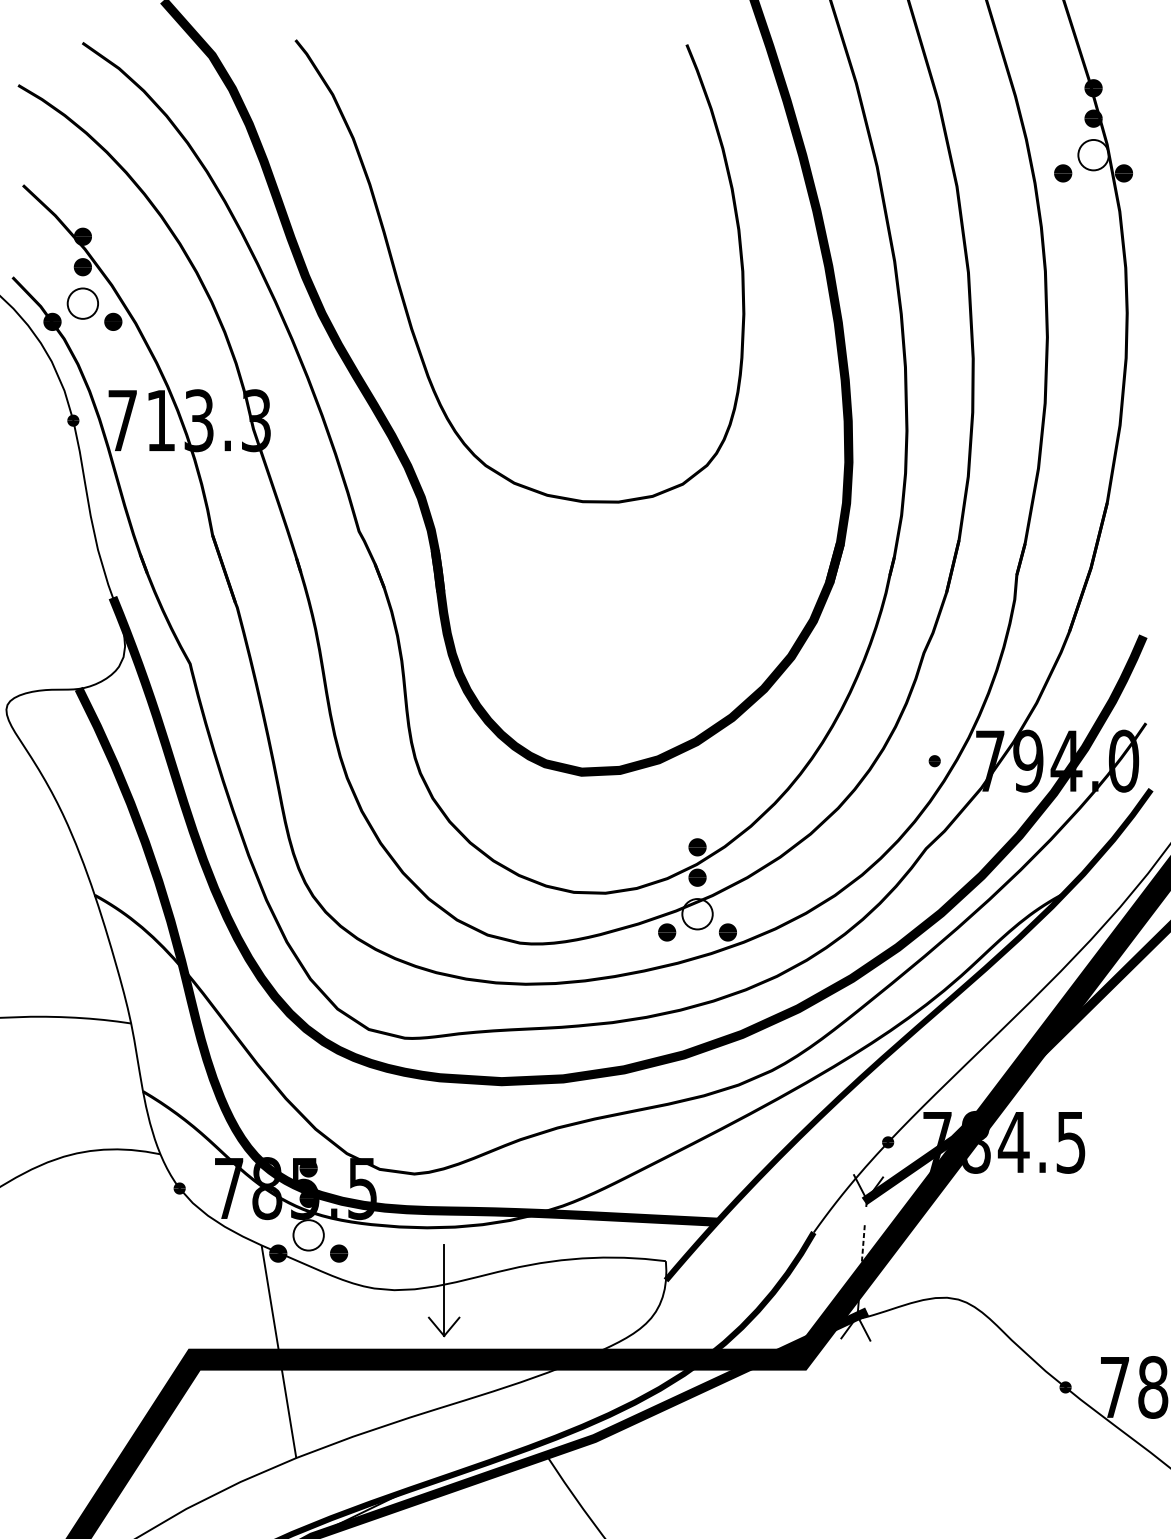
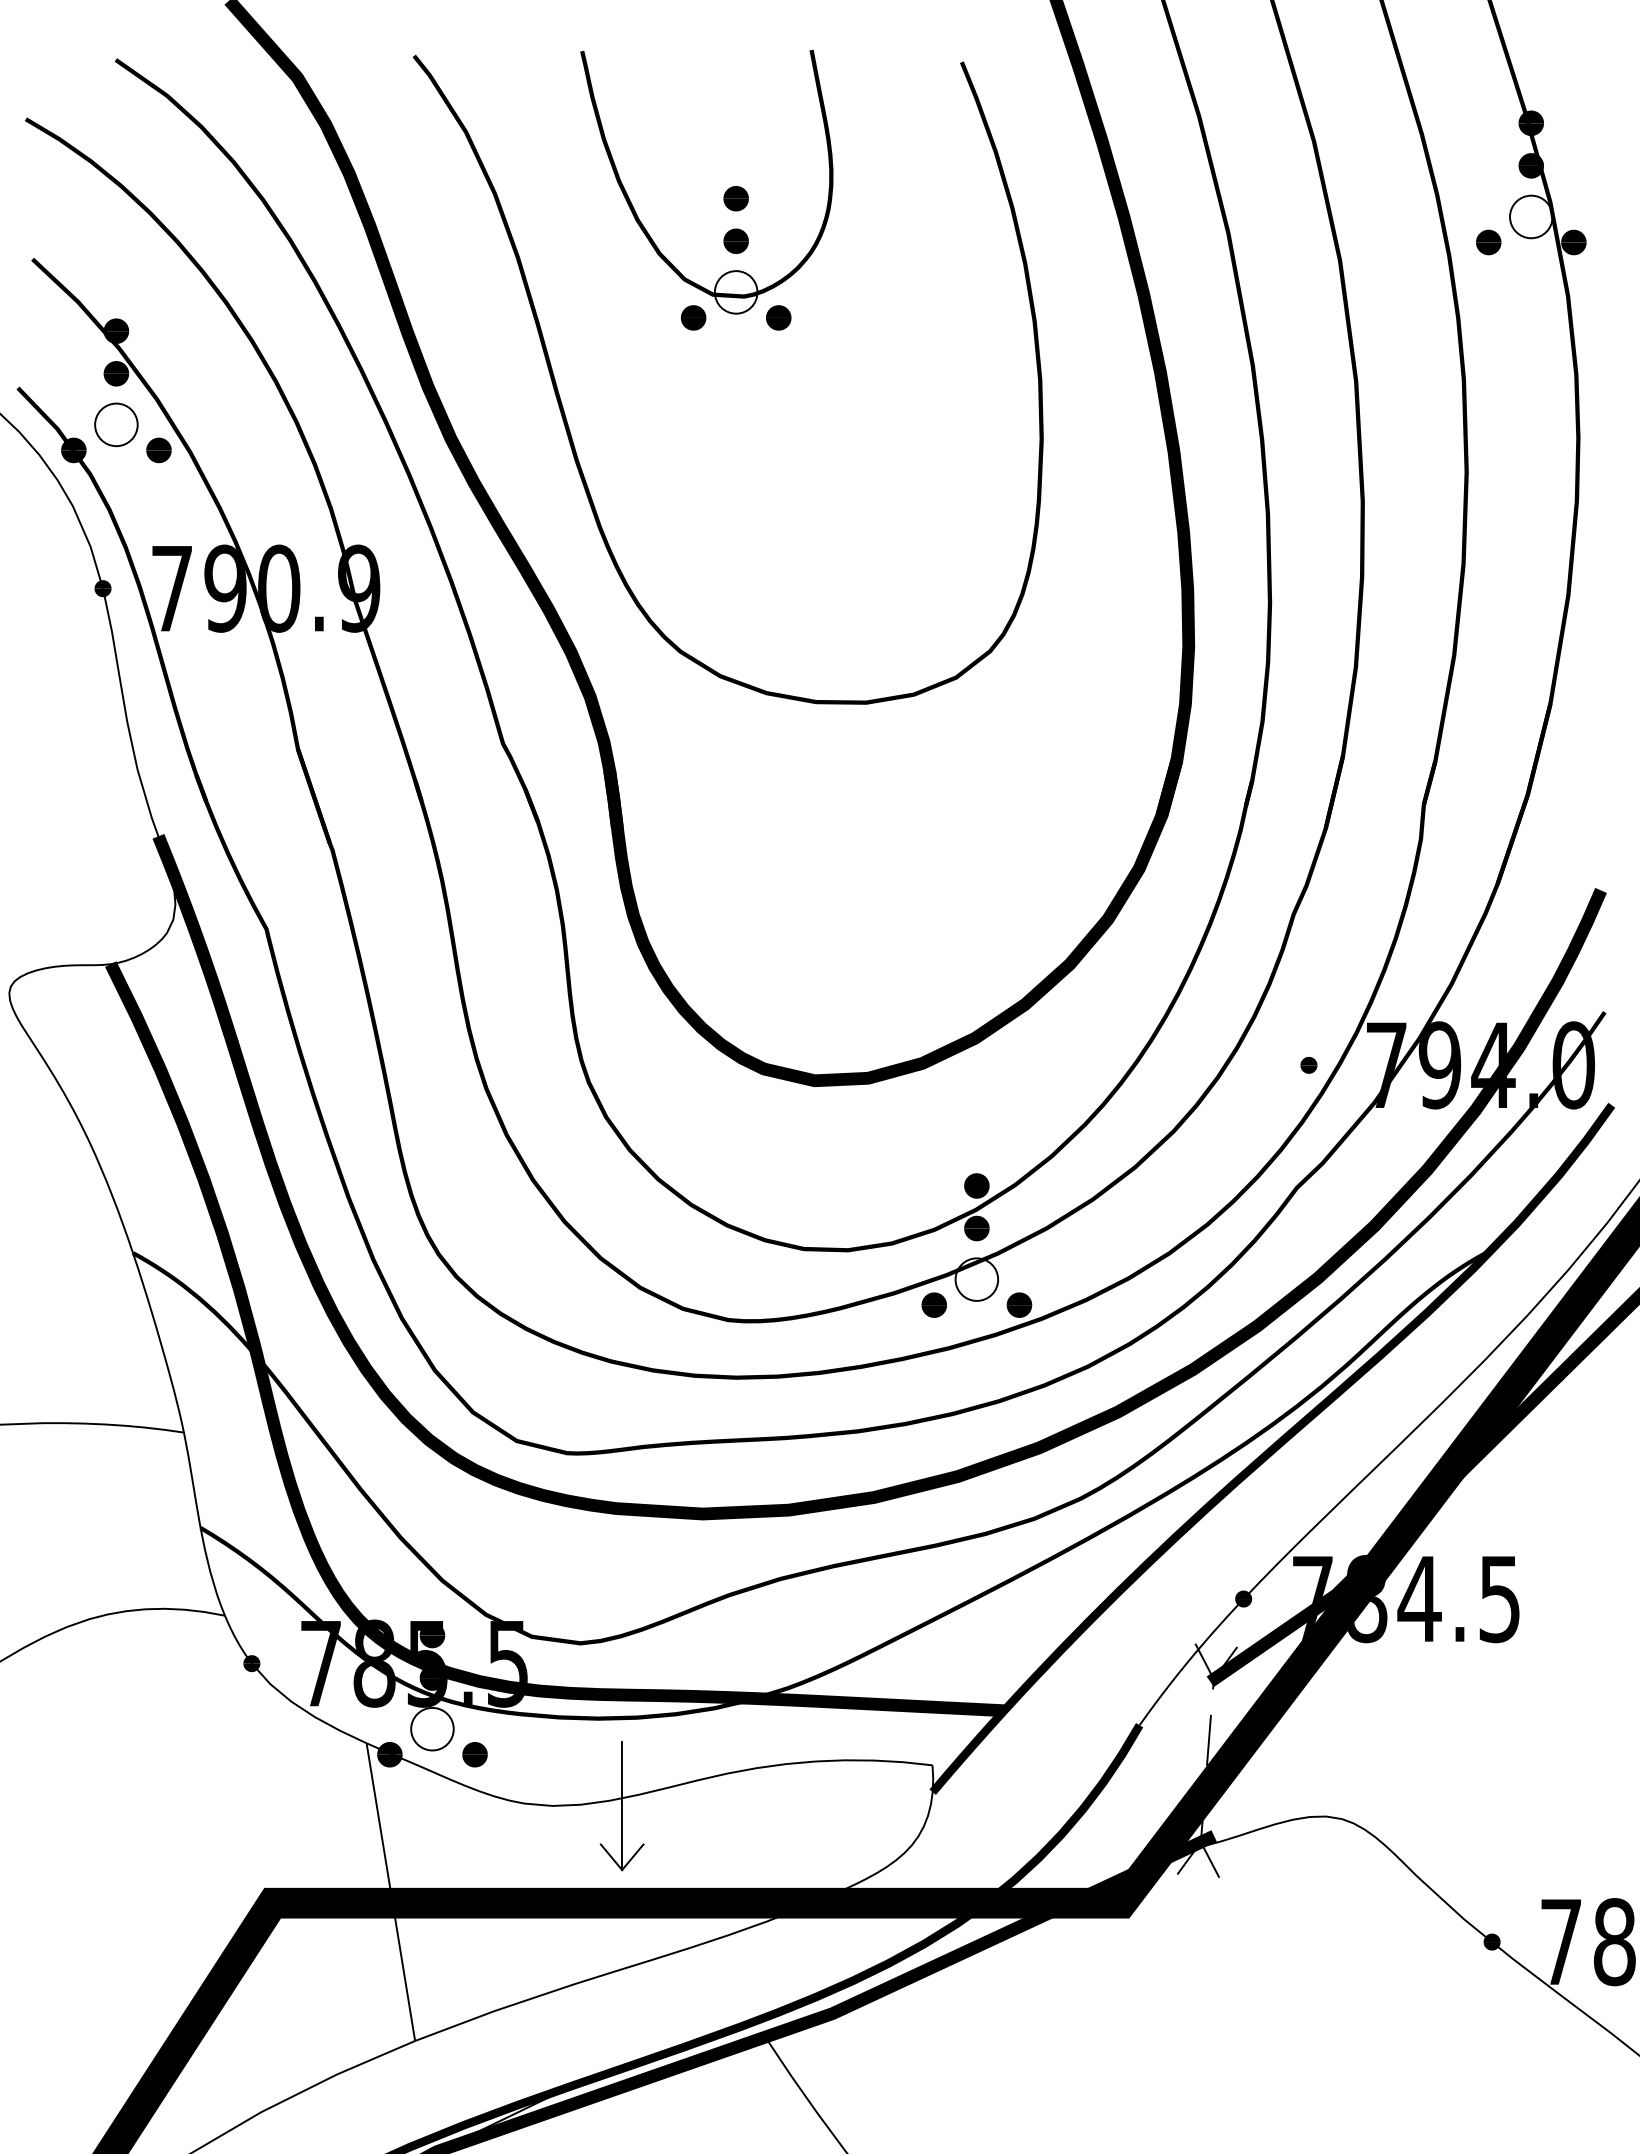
part: (516, 139) -> (723, 195), added
text: (208, 420) -> (292, 588), 713.3 -> 790.9
line: (863, 1243) -> (1208, 1740), dashed -> solid

